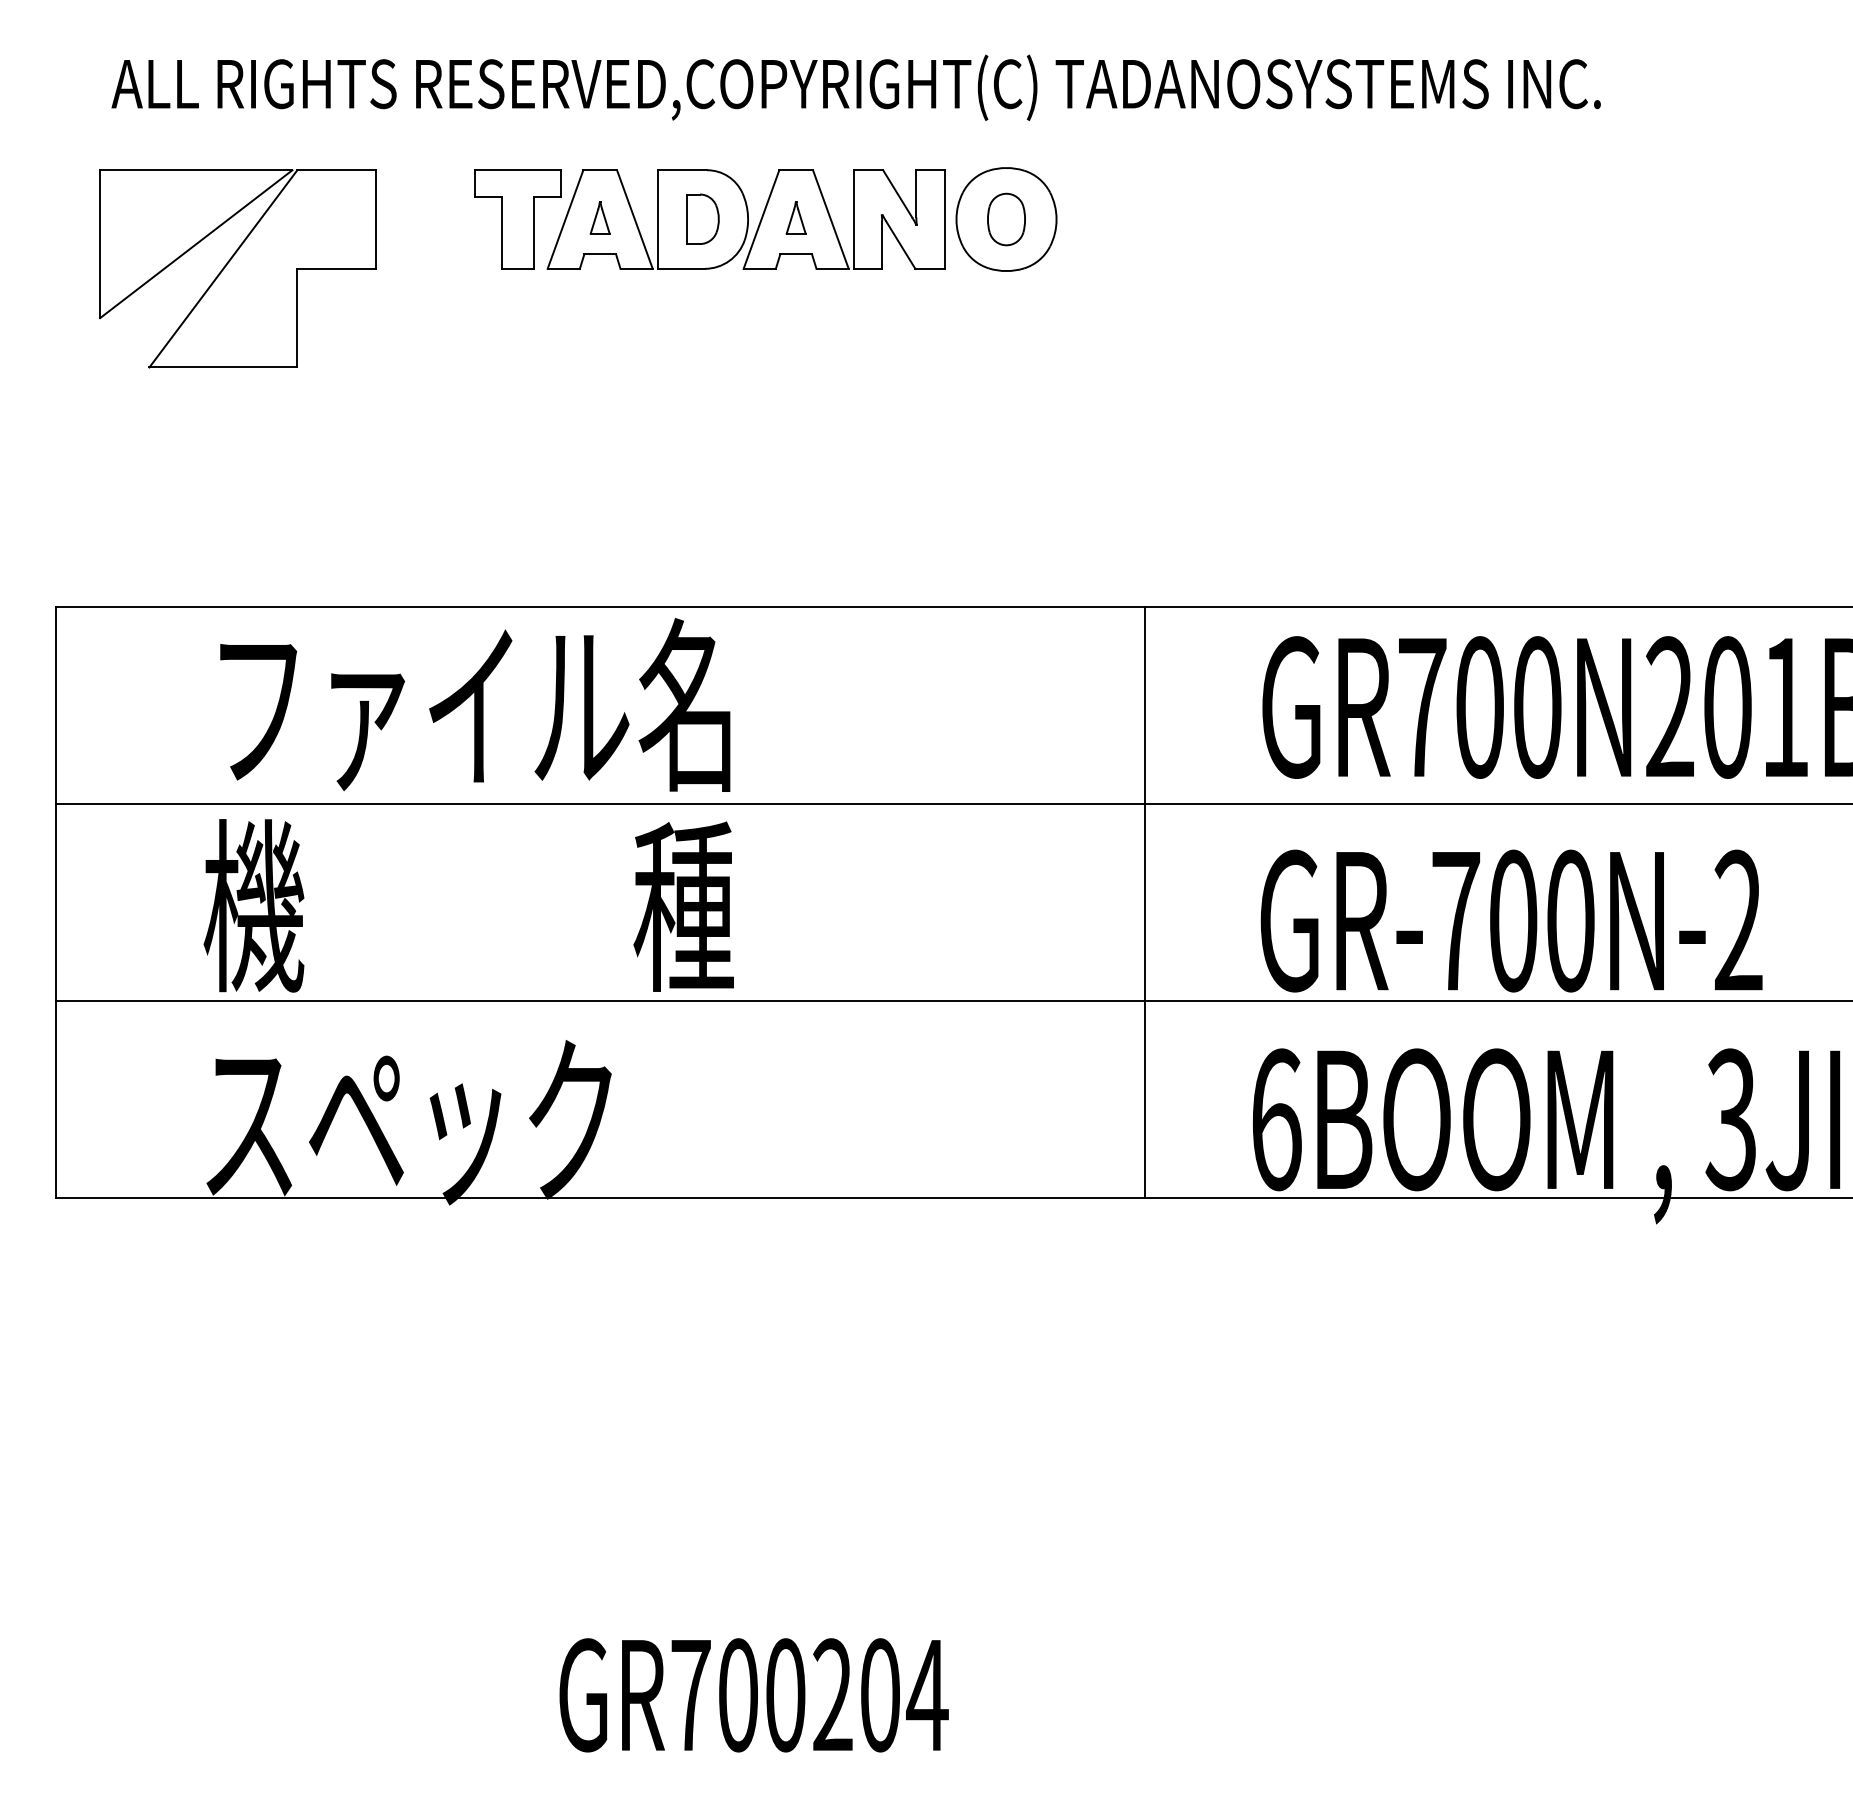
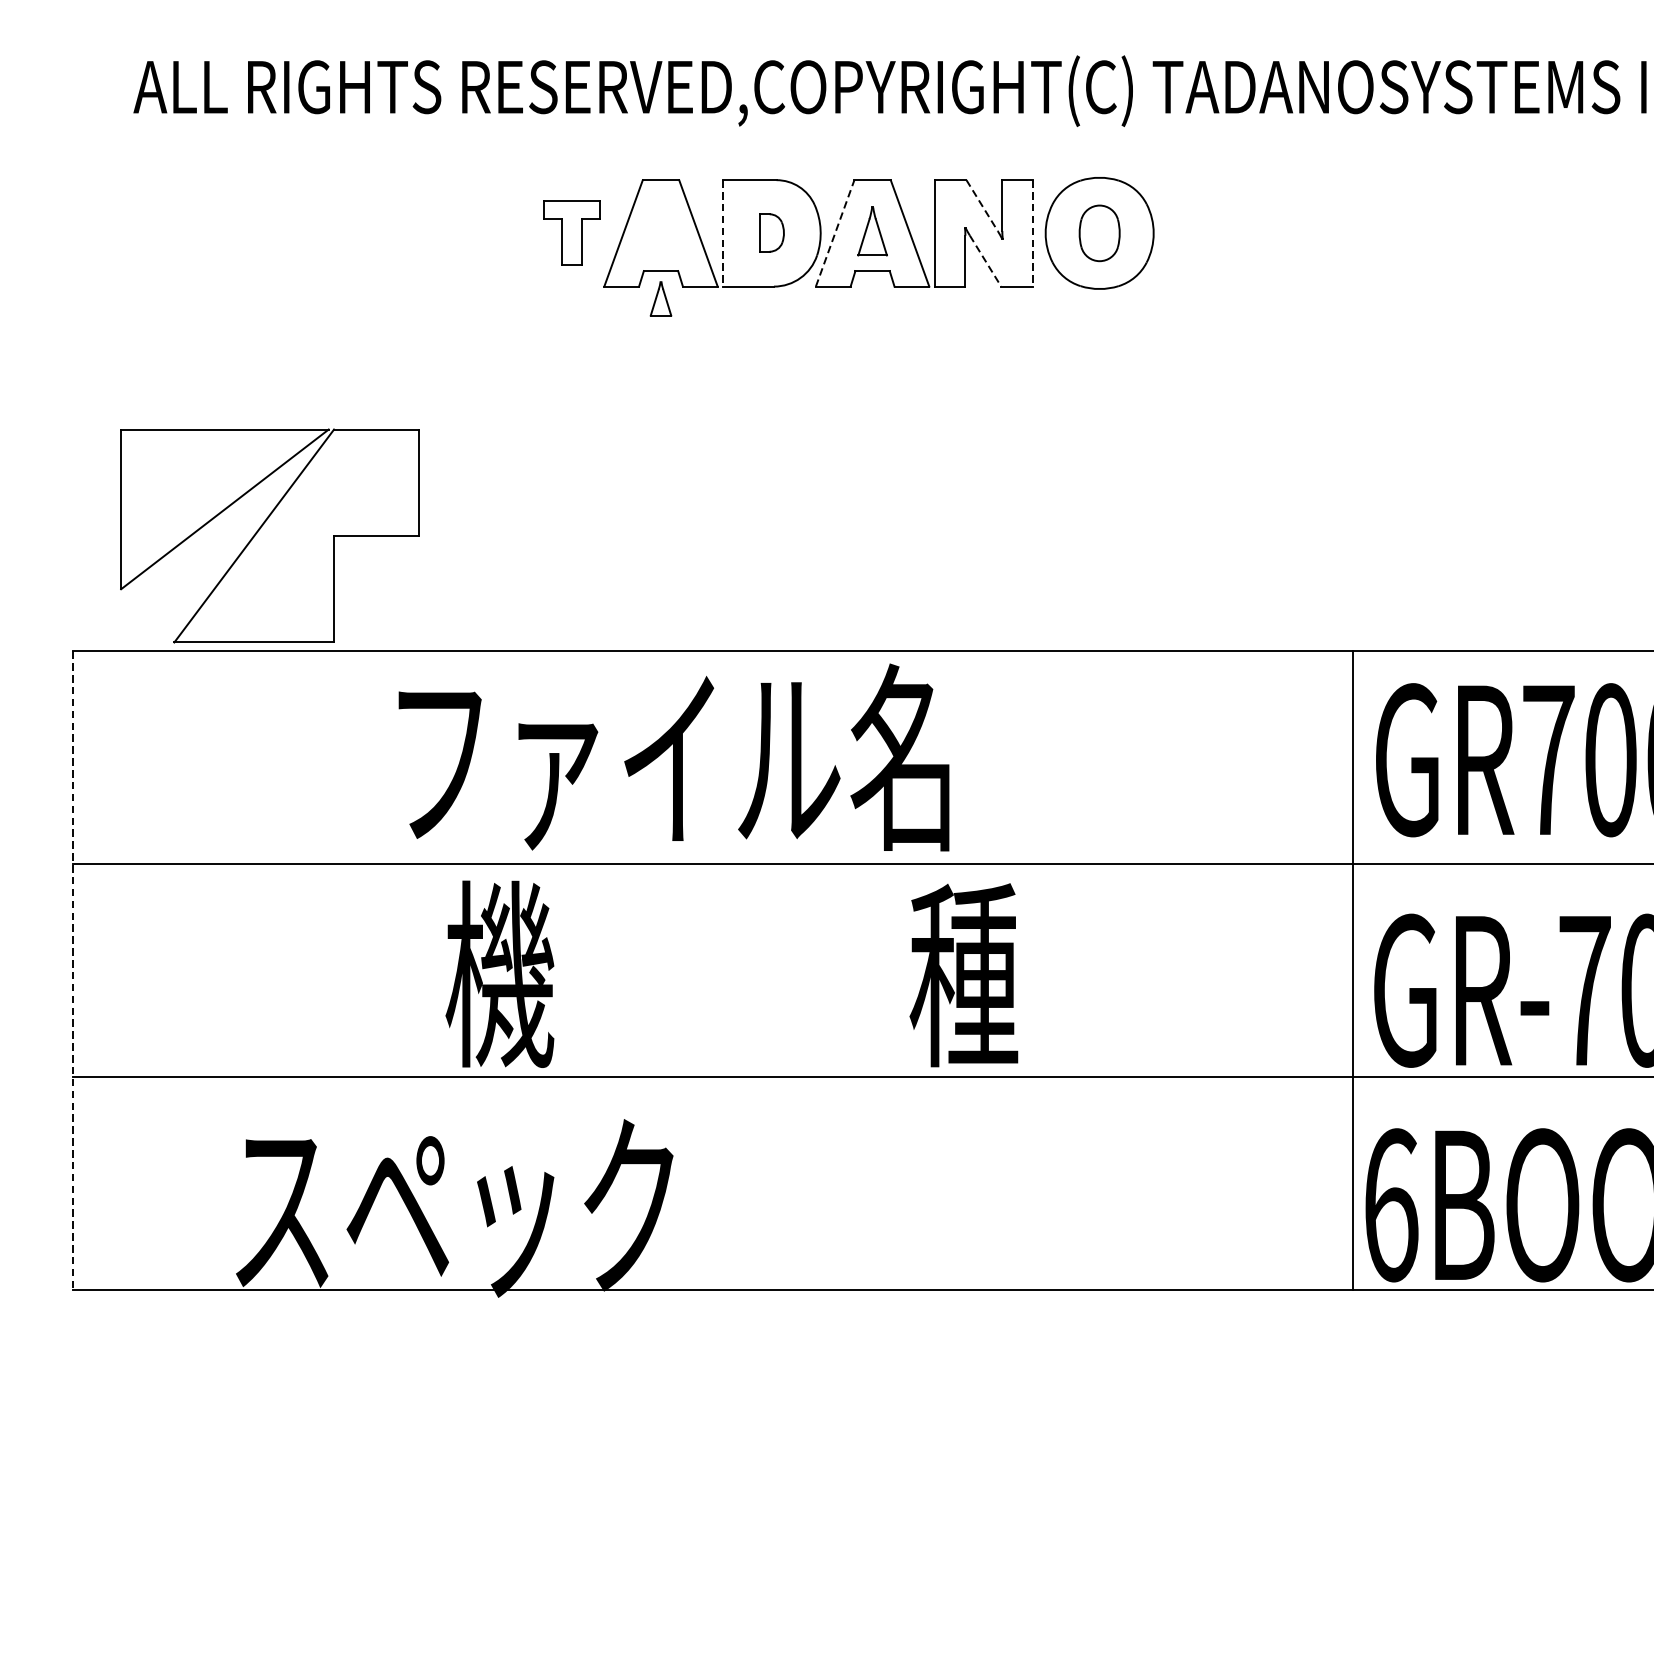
line: (897, 193) -> (981, 205), solid -> dashed
part: (599, 217) -> (660, 298), moved
part: (795, 217) -> (871, 231), size x1.4
part: (702, 218) -> (771, 232), size x0.7
part: (517, 219) -> (571, 233), size x0.6
line: (761, 219) -> (835, 233), solid -> dashed
line: (657, 220) -> (722, 234), solid -> dashed
line: (944, 220) -> (1032, 234), solid -> dashed
line: (900, 245) -> (985, 261), solid -> dashed
part: (237, 268) -> (269, 535), moved
text: (475, 704) -> (674, 756), moved
line: (55, 902) -> (72, 970), solid -> dashed
line: (1145, 902) -> (1353, 970), moved
text: (468, 905) -> (731, 973), moved

